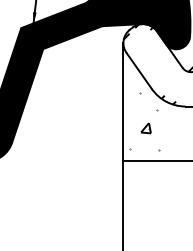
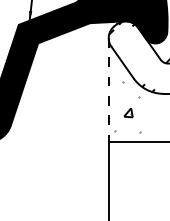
line: (123, 102) -> (108, 90), solid -> dashed

